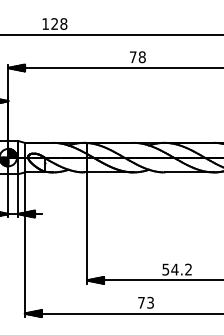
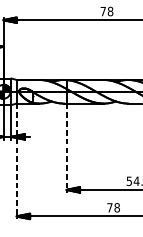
line: (87, 228) -> (66, 148), solid -> dashed
line: (24, 245) -> (16, 161), solid -> dashed
text: (150, 302) -> (117, 207), 73 -> 78

